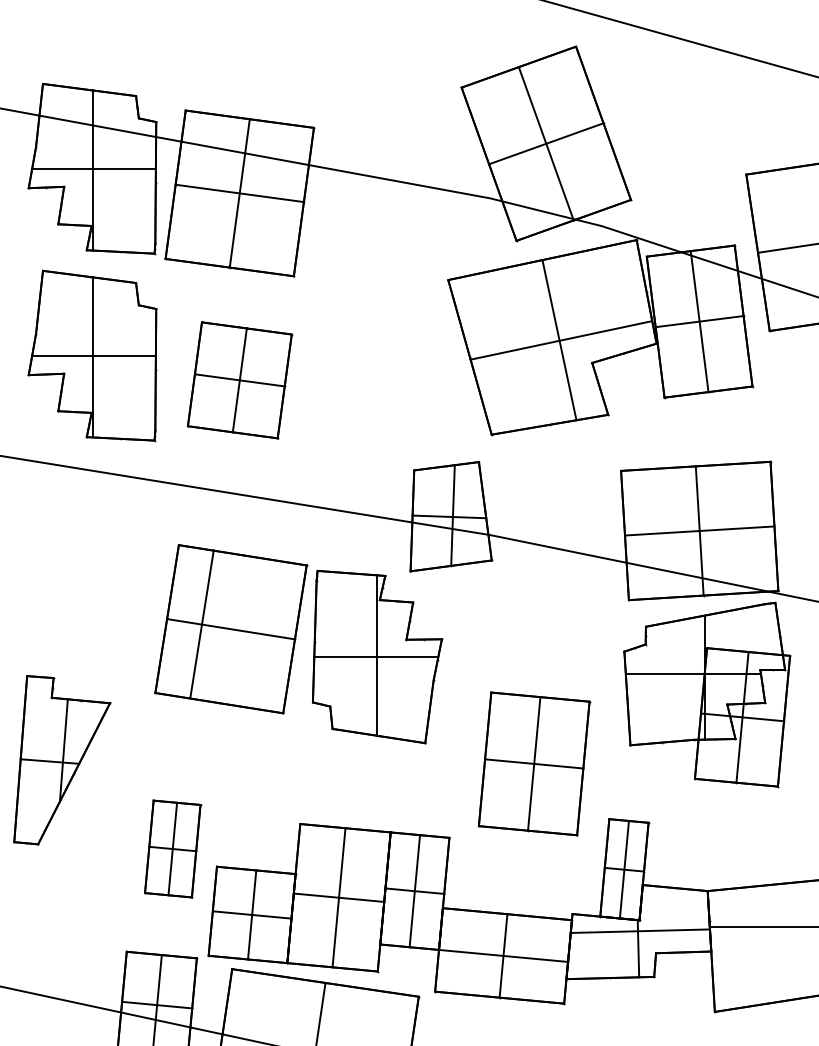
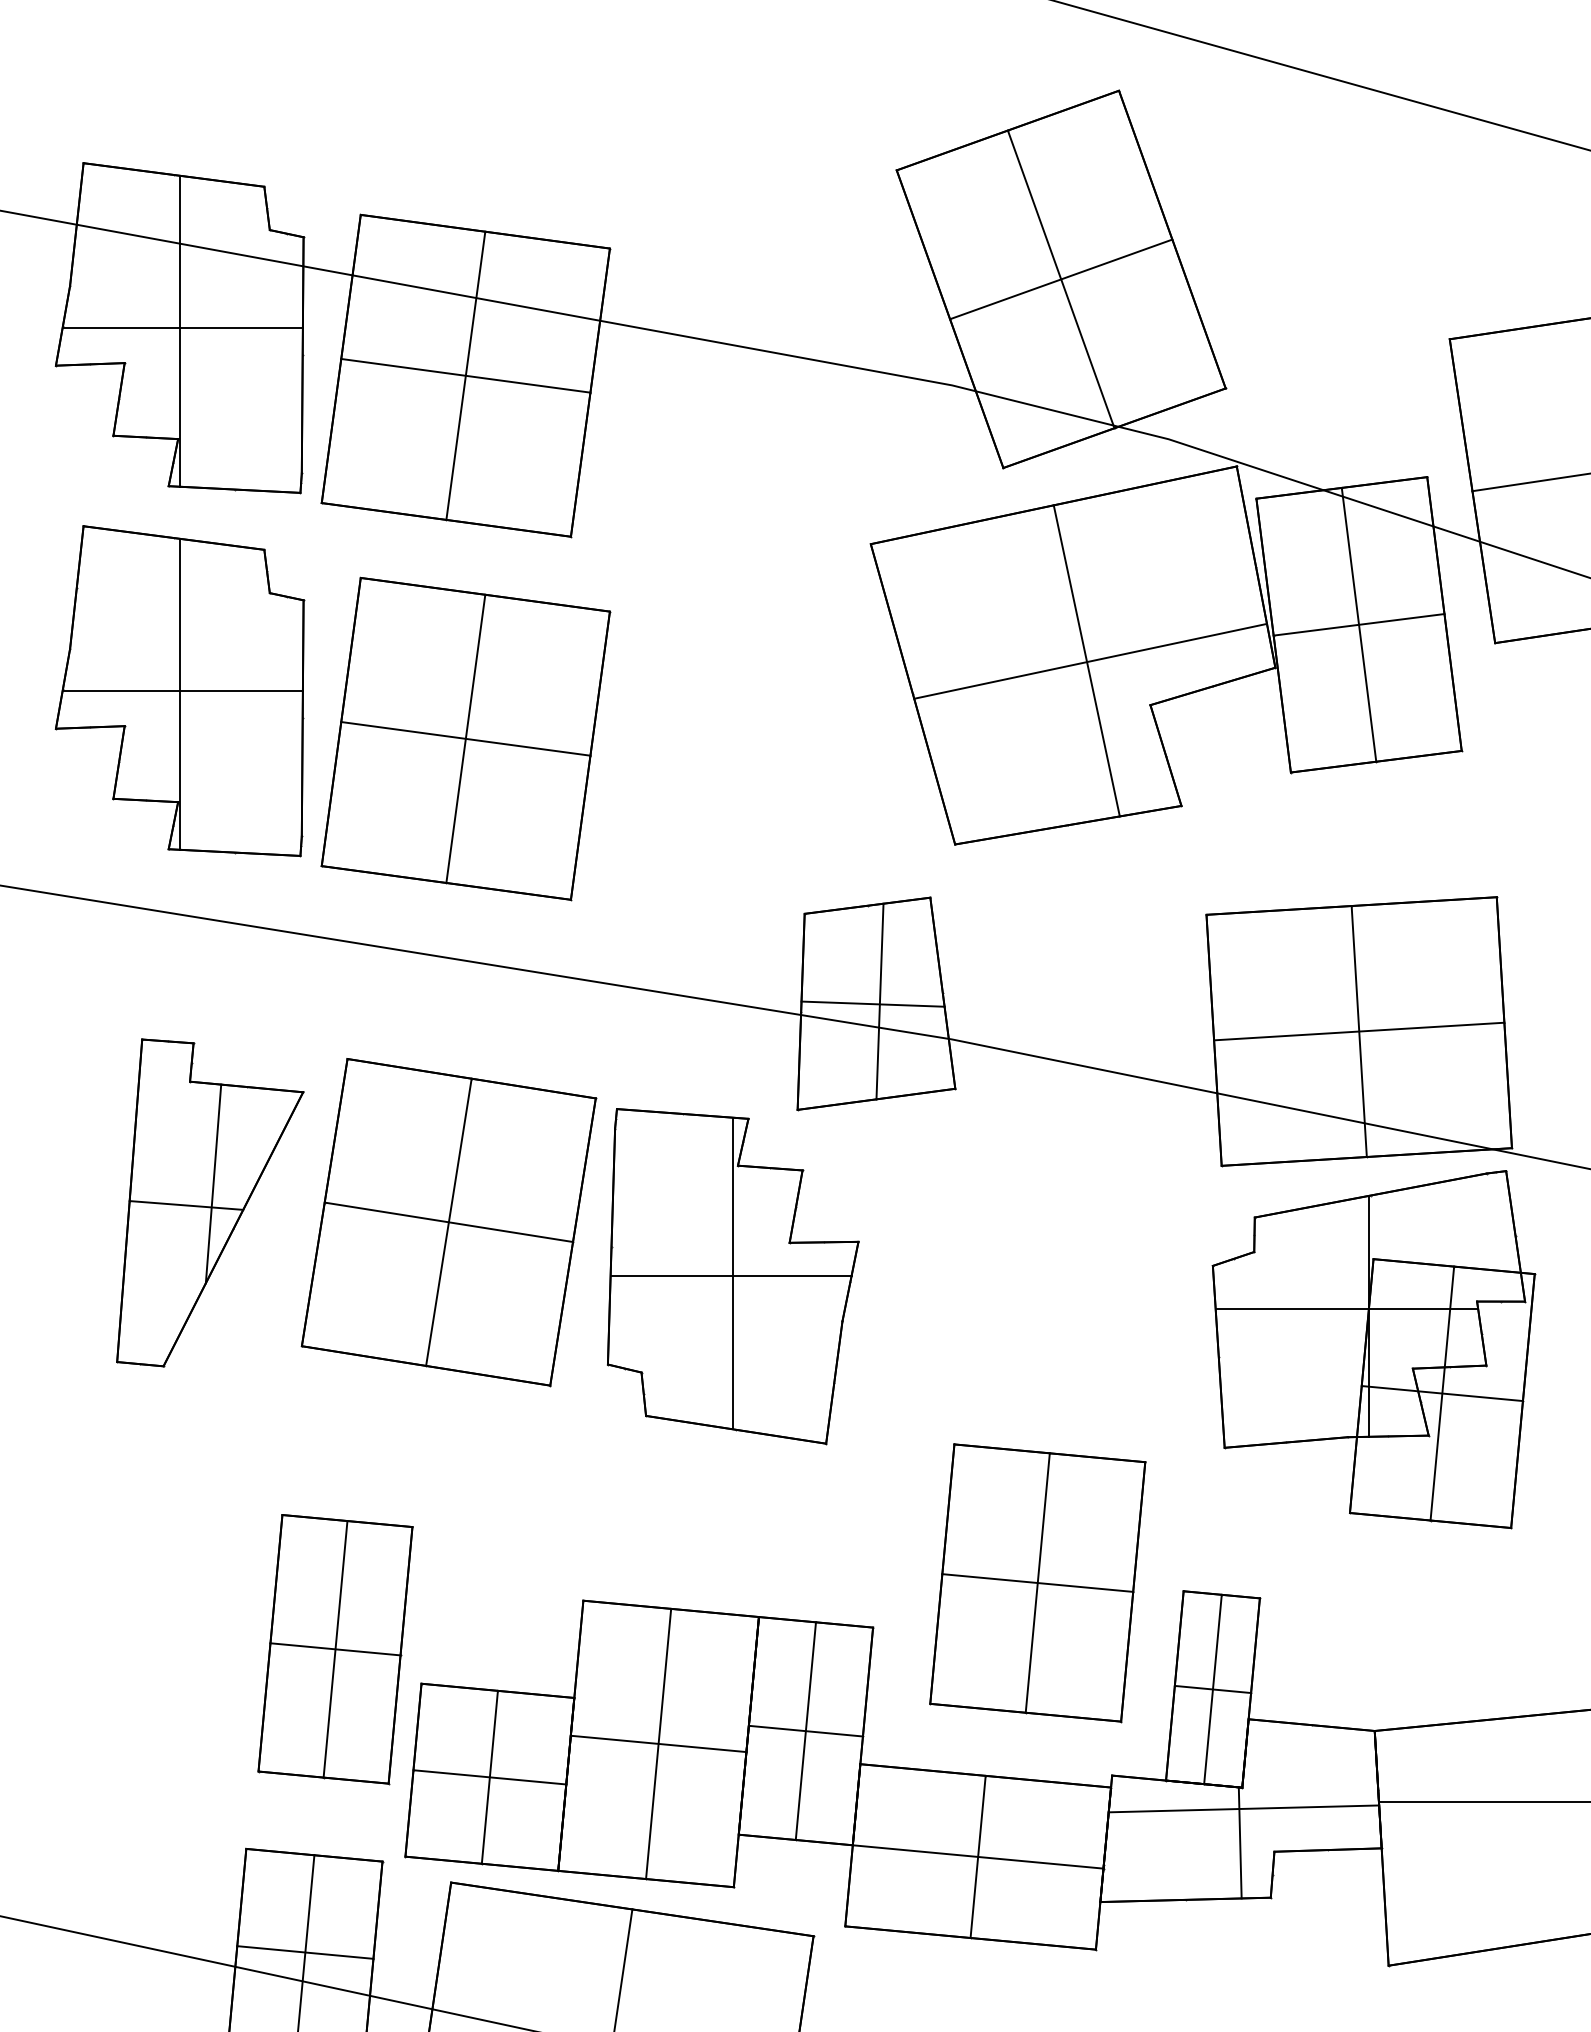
part: (239, 380) -> (465, 739), size x1.43
line: (201, 624) -> (447, 1222), moved
part: (62, 760) -> (210, 1203), moved
part: (534, 763) -> (1038, 1582), moved
part: (172, 848) -> (335, 1648), size x1.43

